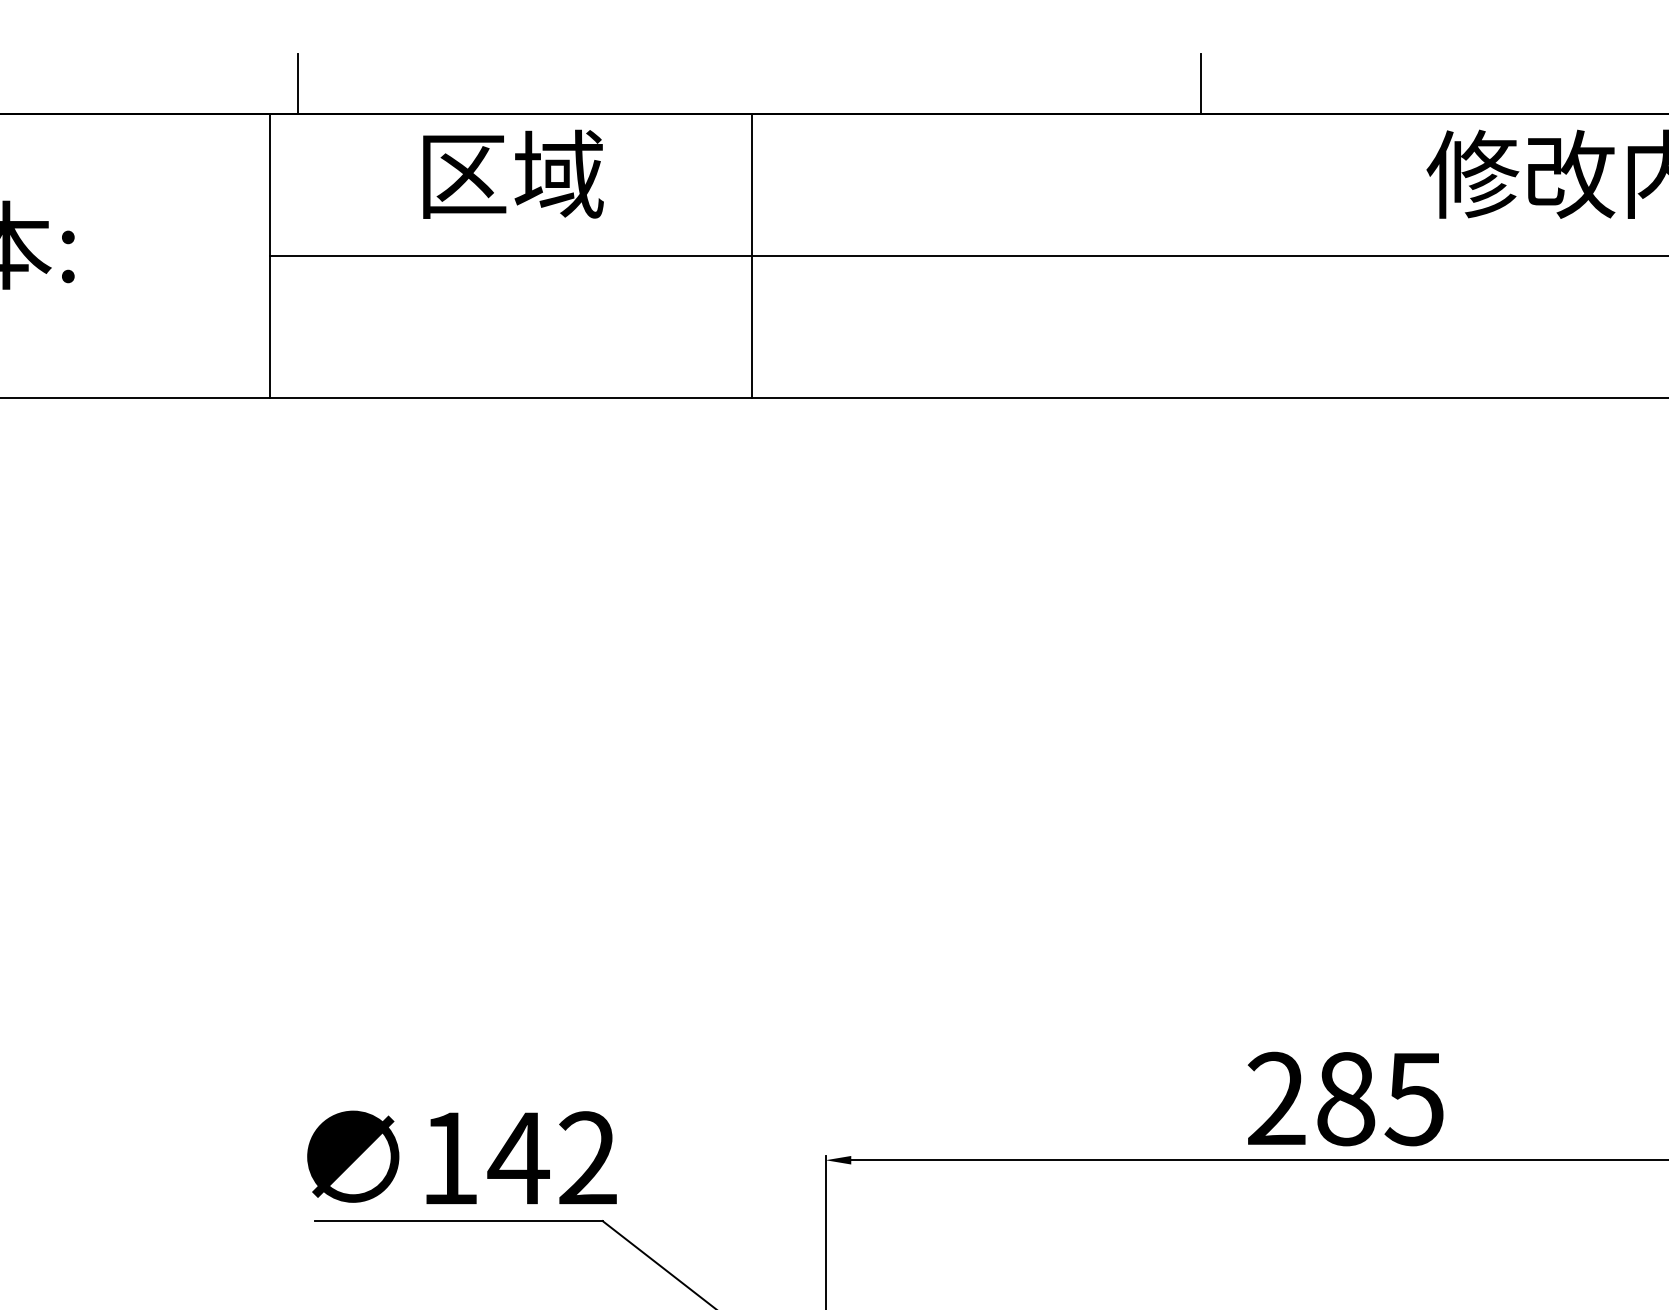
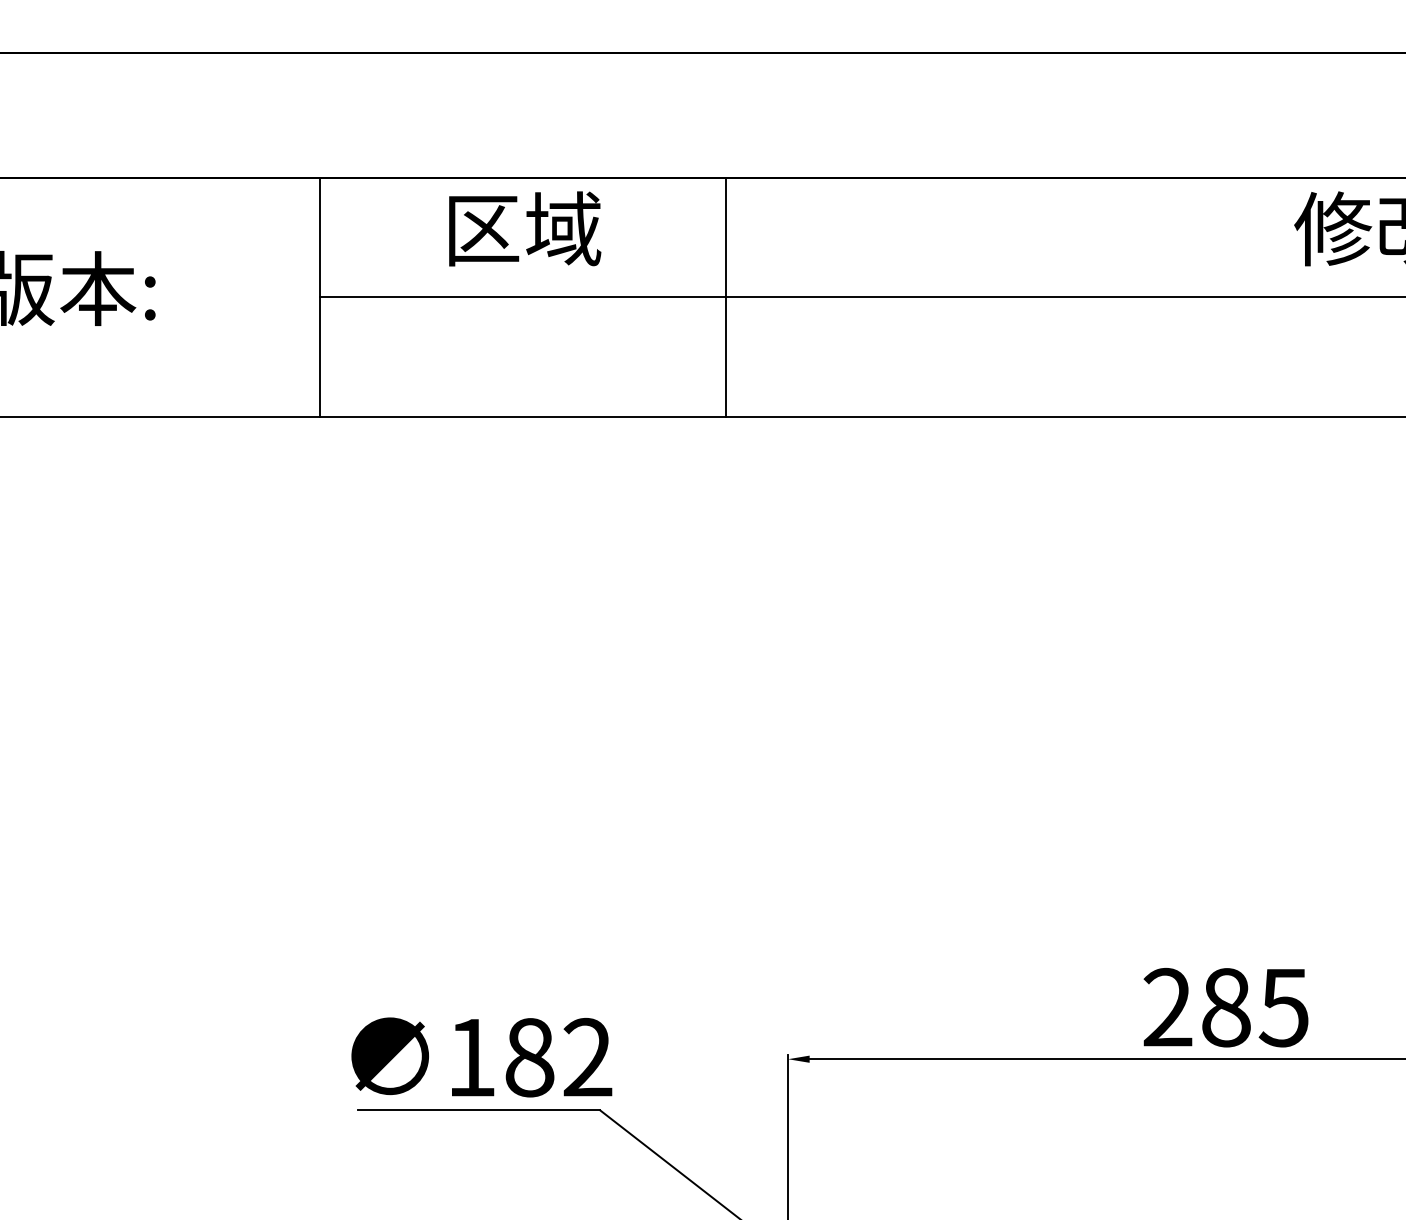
line: (297, 83) -> (343, 152), removed
line: (1201, 83) -> (1104, 152), removed
text: (518, 1158) -> (529, 1057), 142 -> 182

